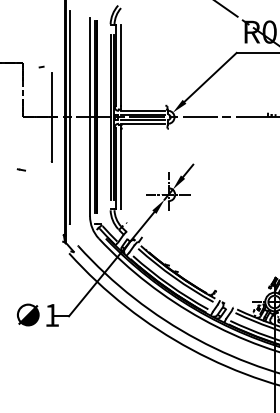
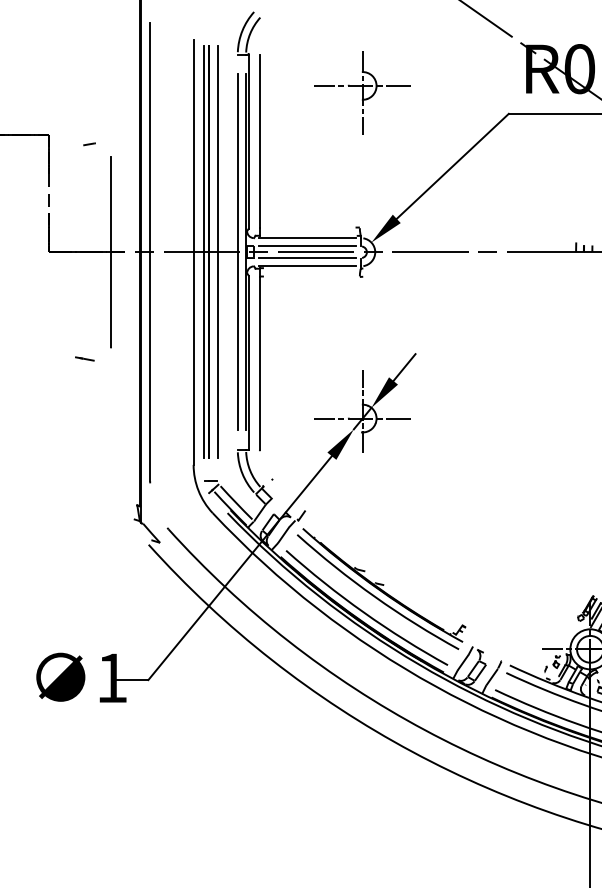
part: (168, 43) -> (362, 93), added
line: (101, 117) -> (218, 252), added
part: (20, 169) -> (82, 358), moved

